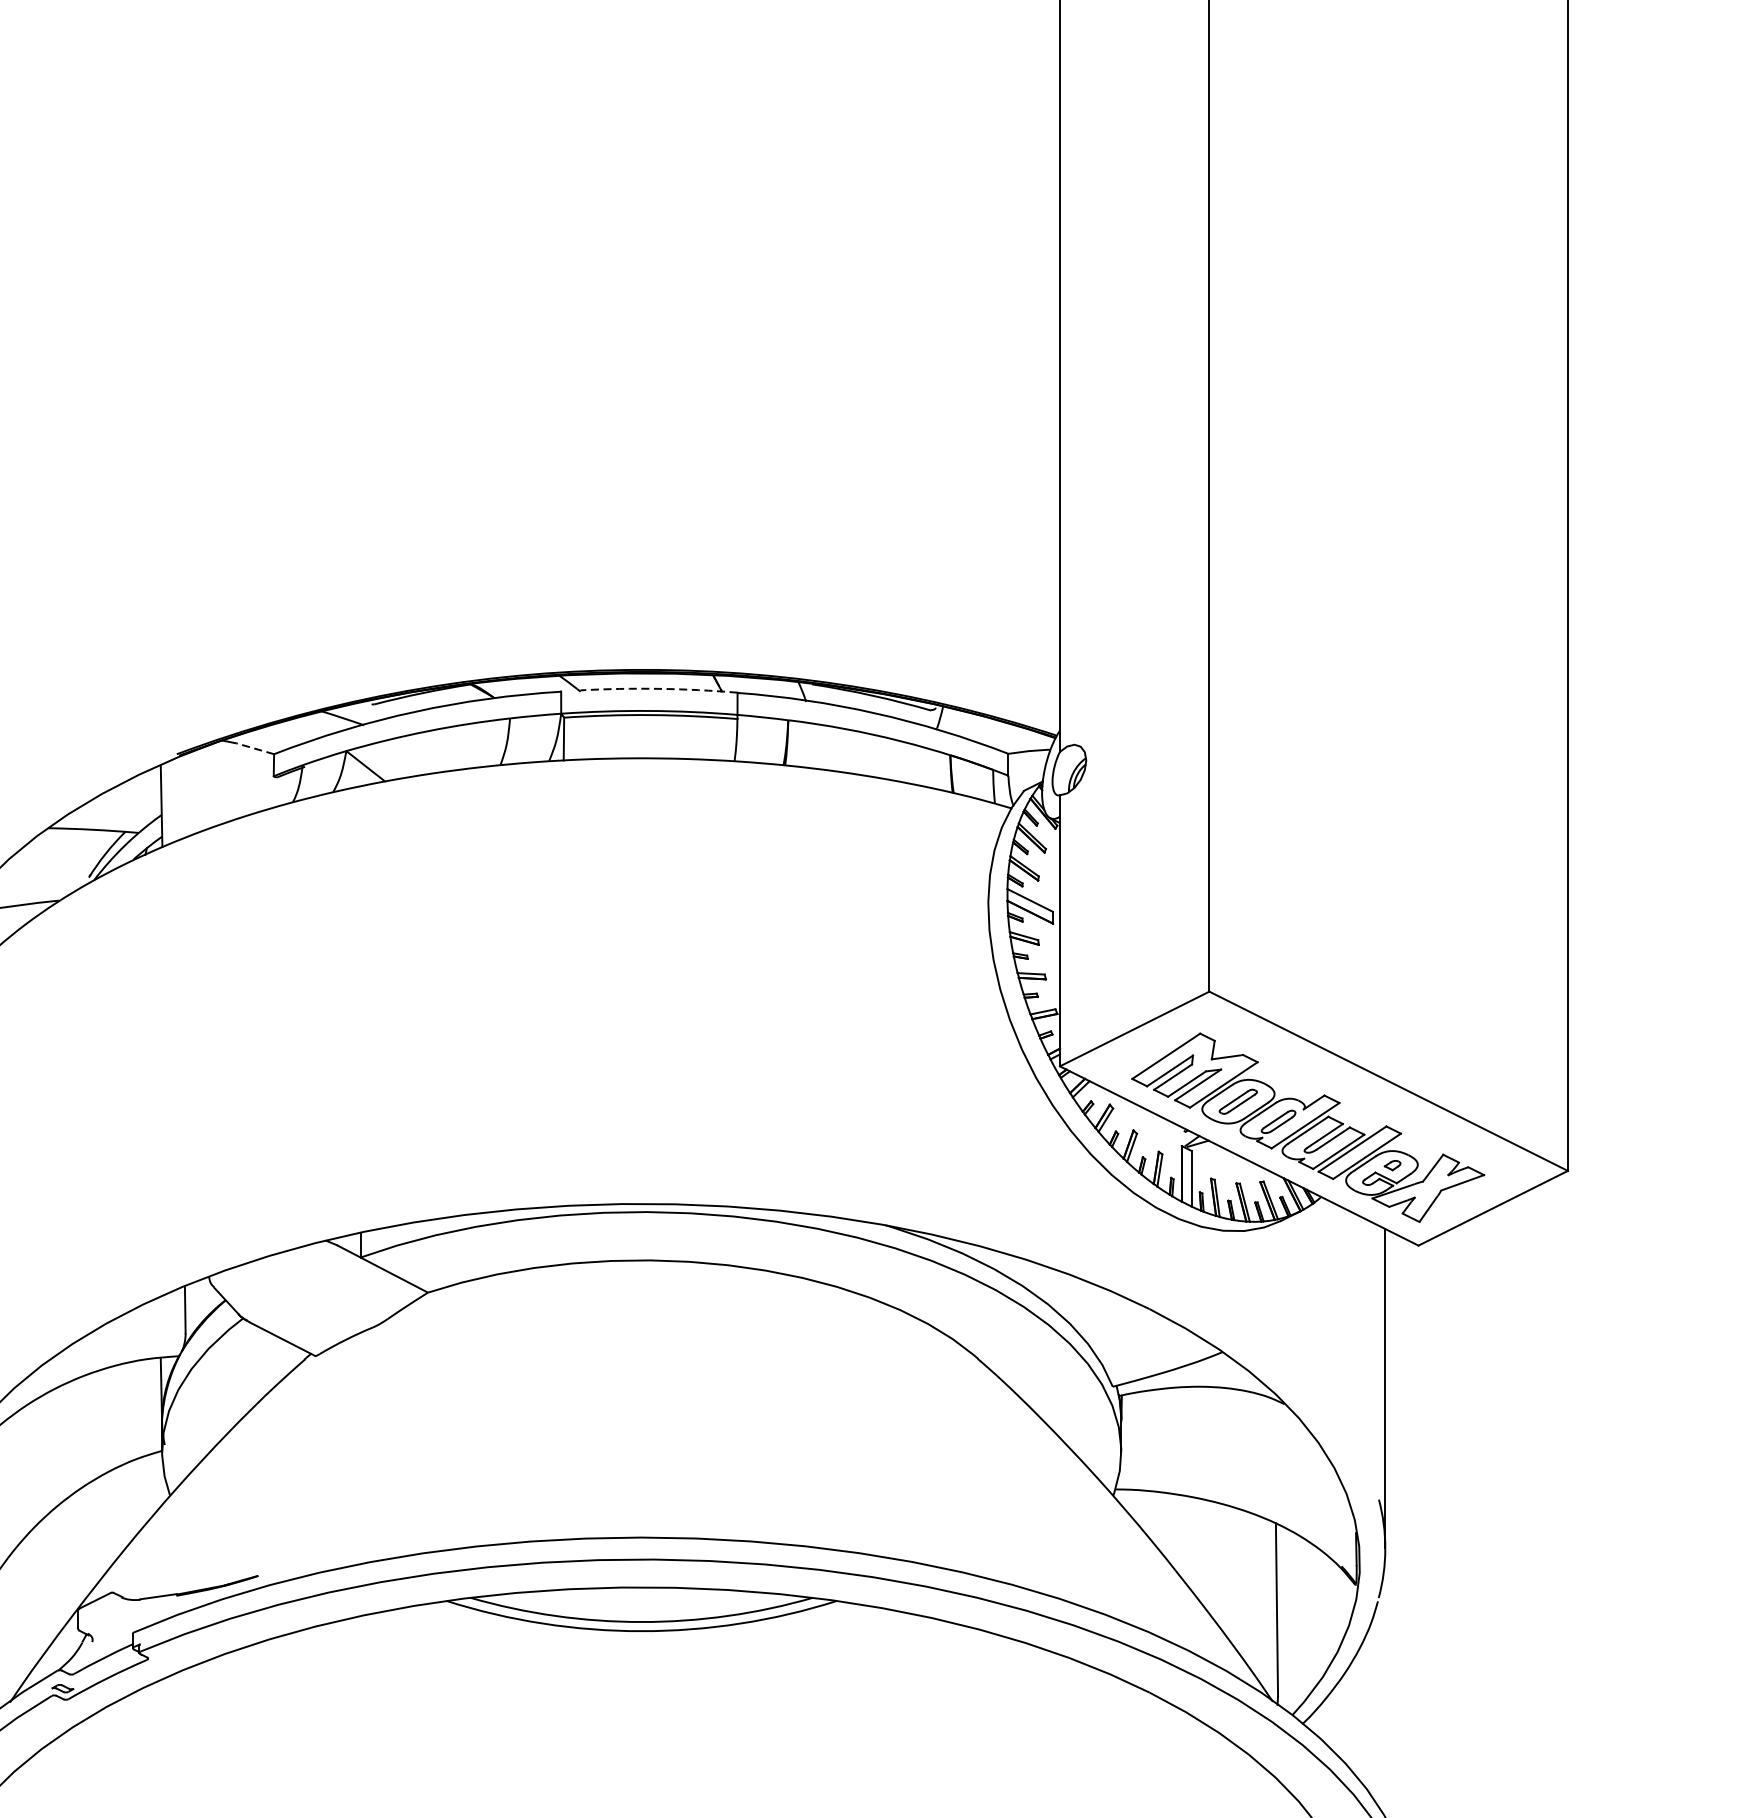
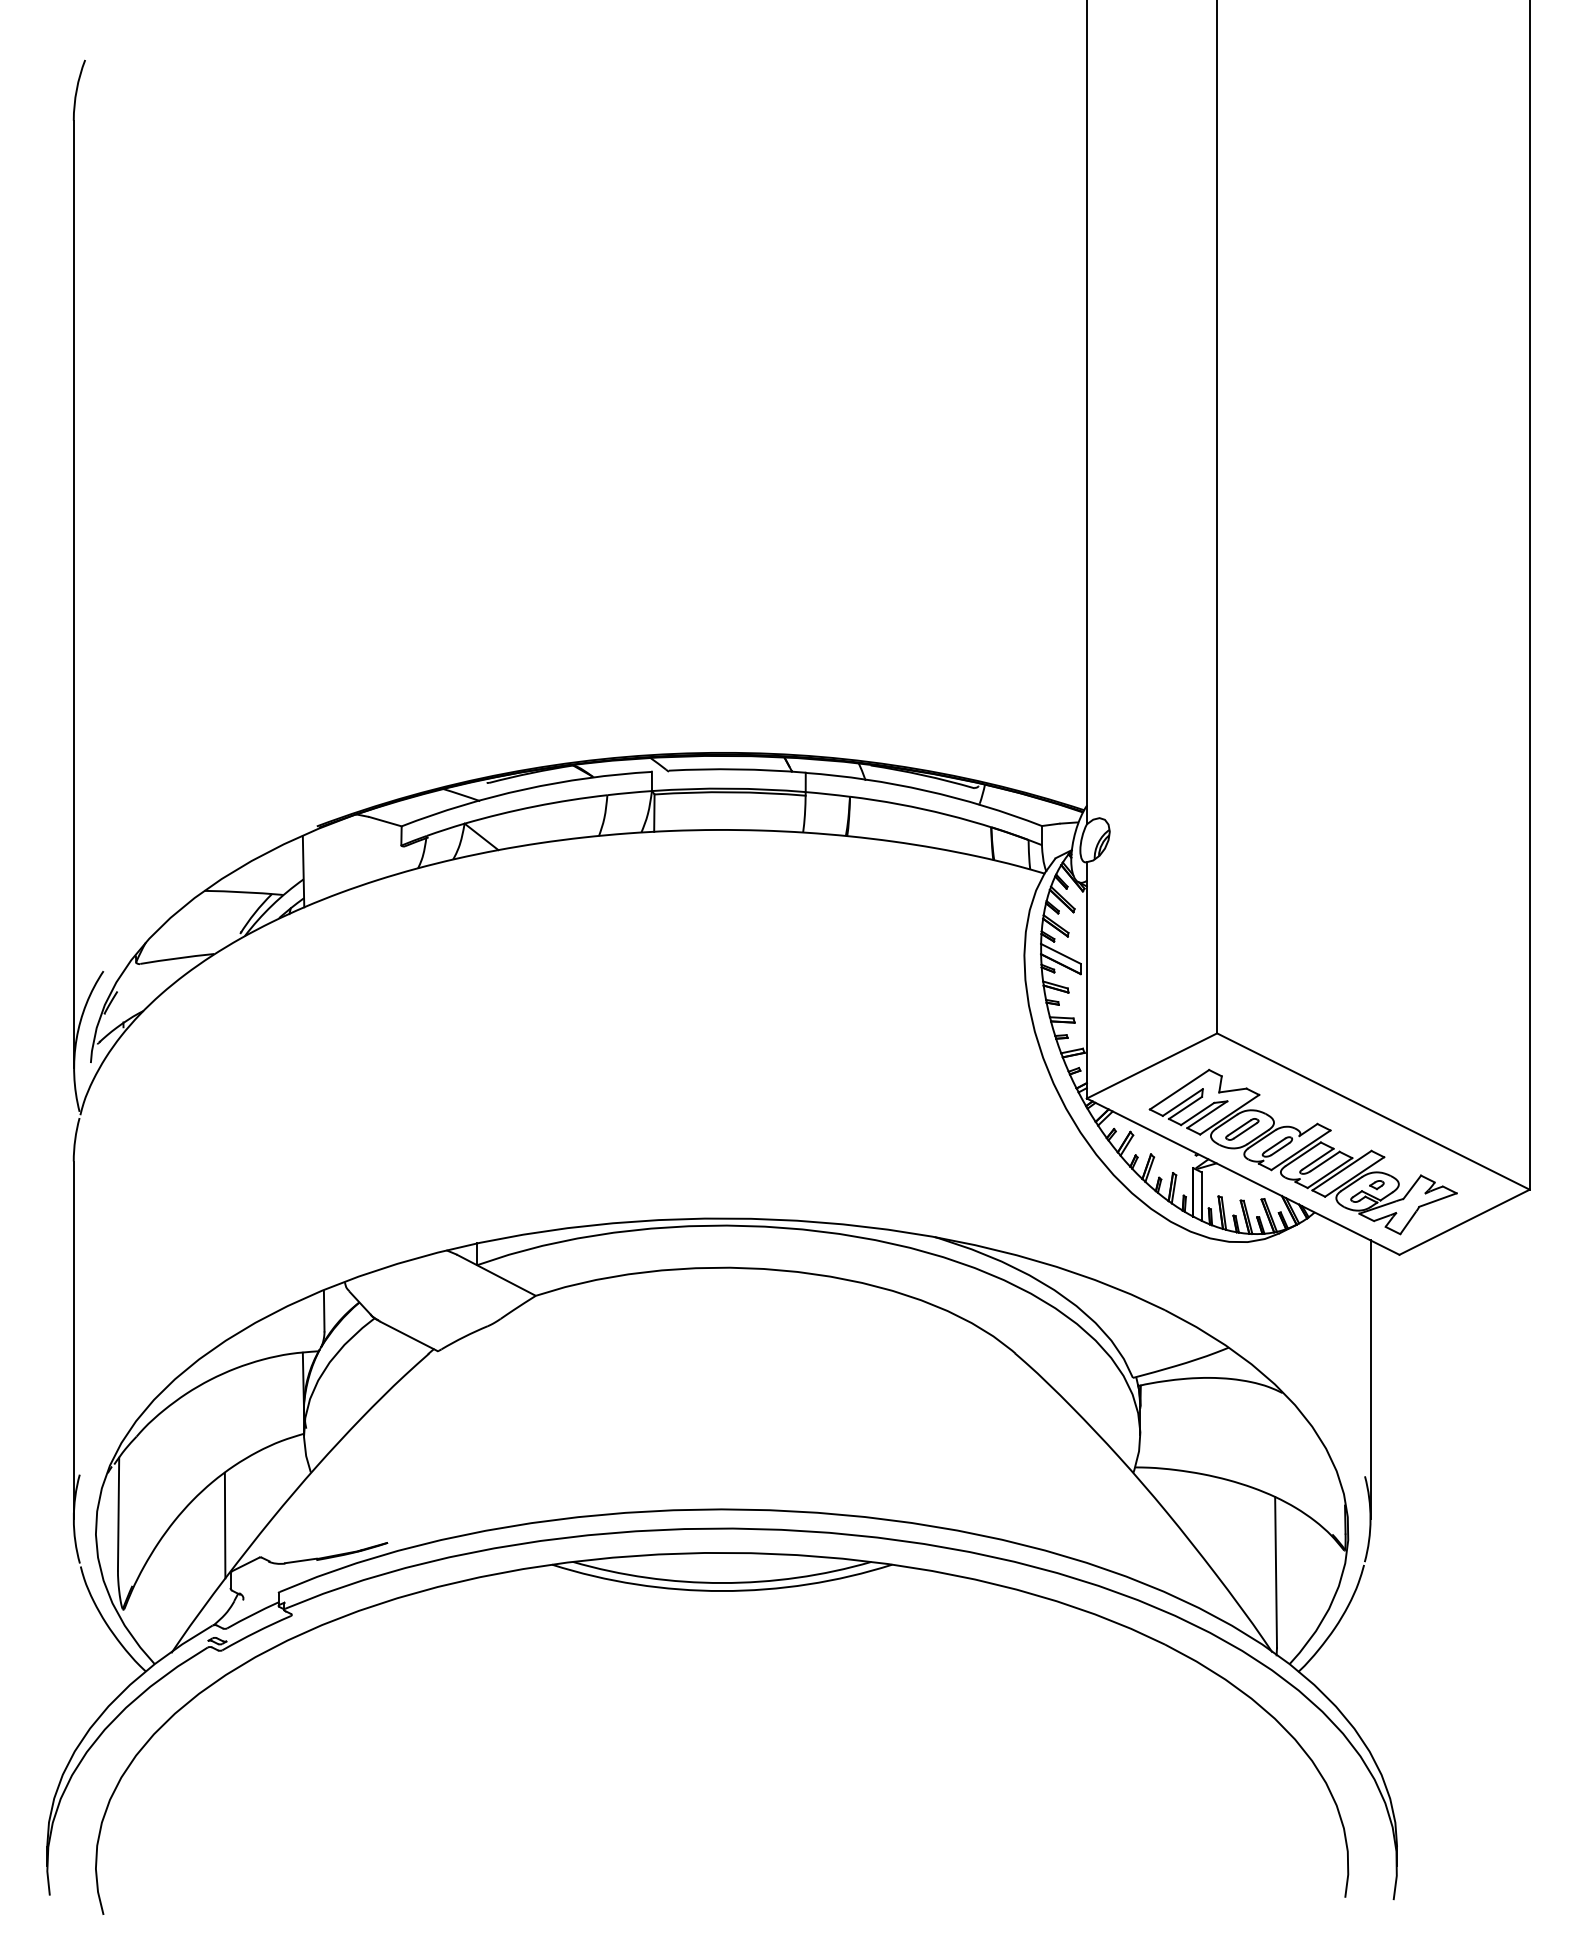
arc: (659, 688) -> (737, 769), dashed -> solid
line: (255, 748) -> (385, 821), dashed -> solid
line: (70, 1556) -> (224, 1525), added

